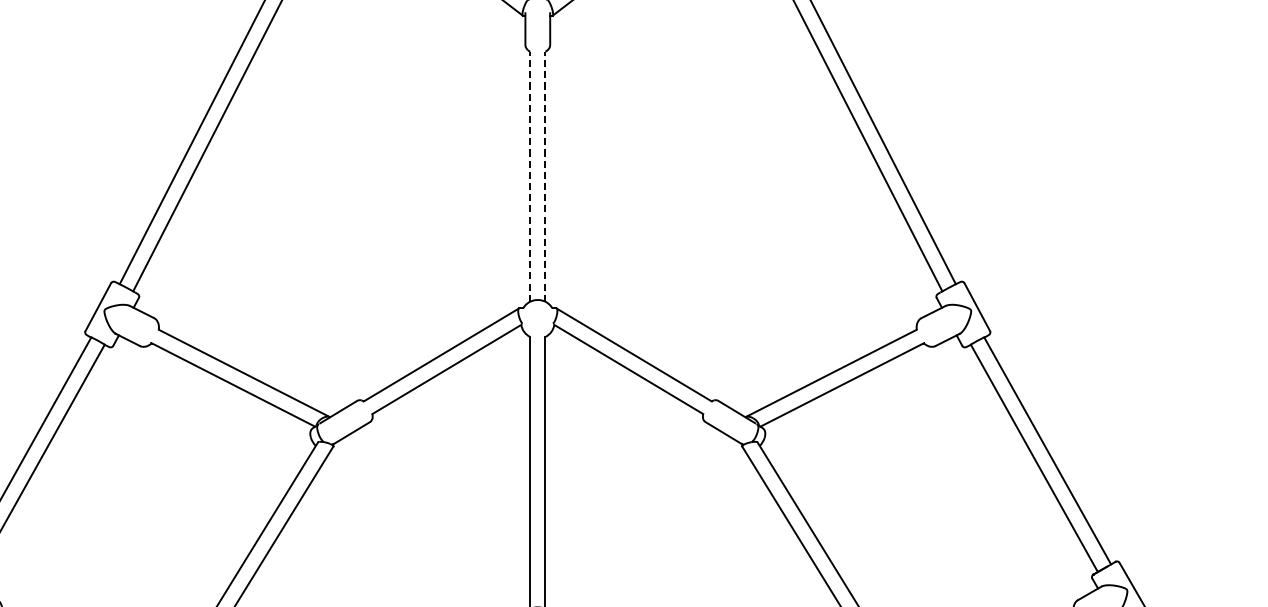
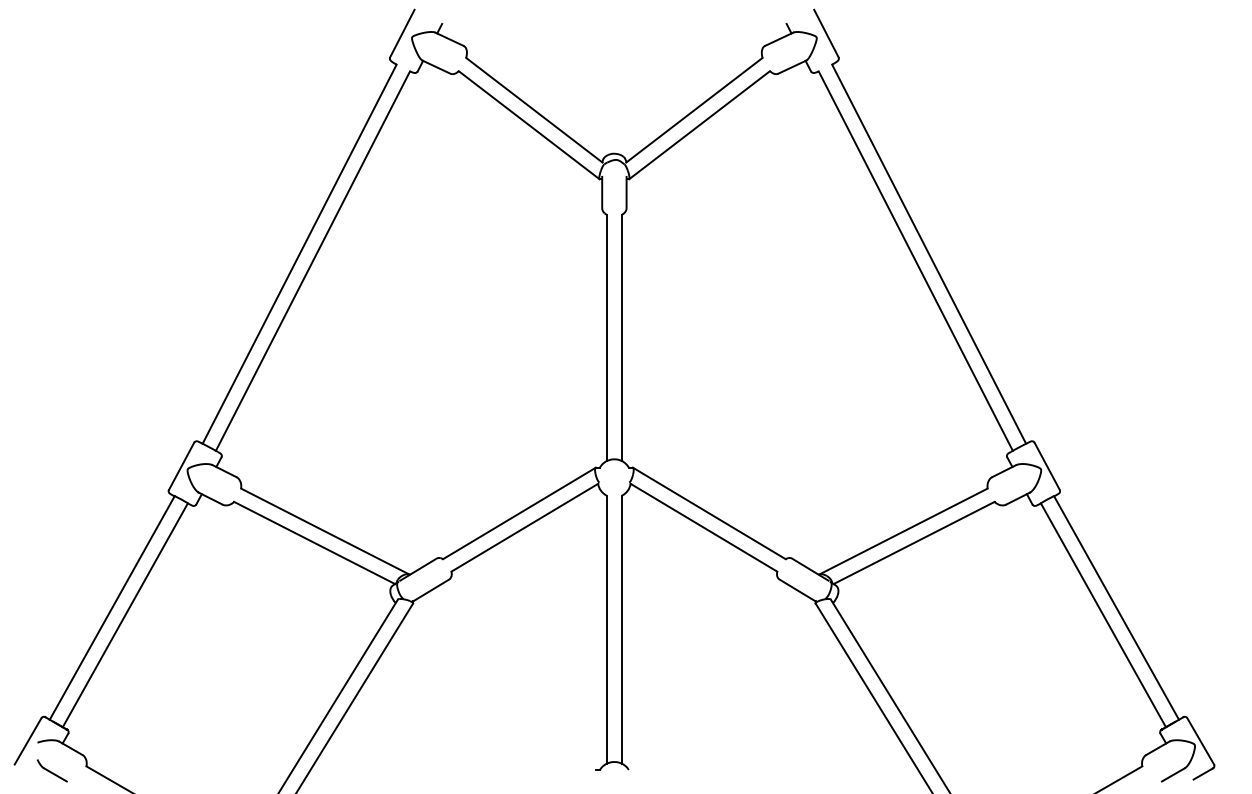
line: (529, 176) -> (606, 337), dashed -> solid
line: (545, 176) -> (621, 337), dashed -> solid

